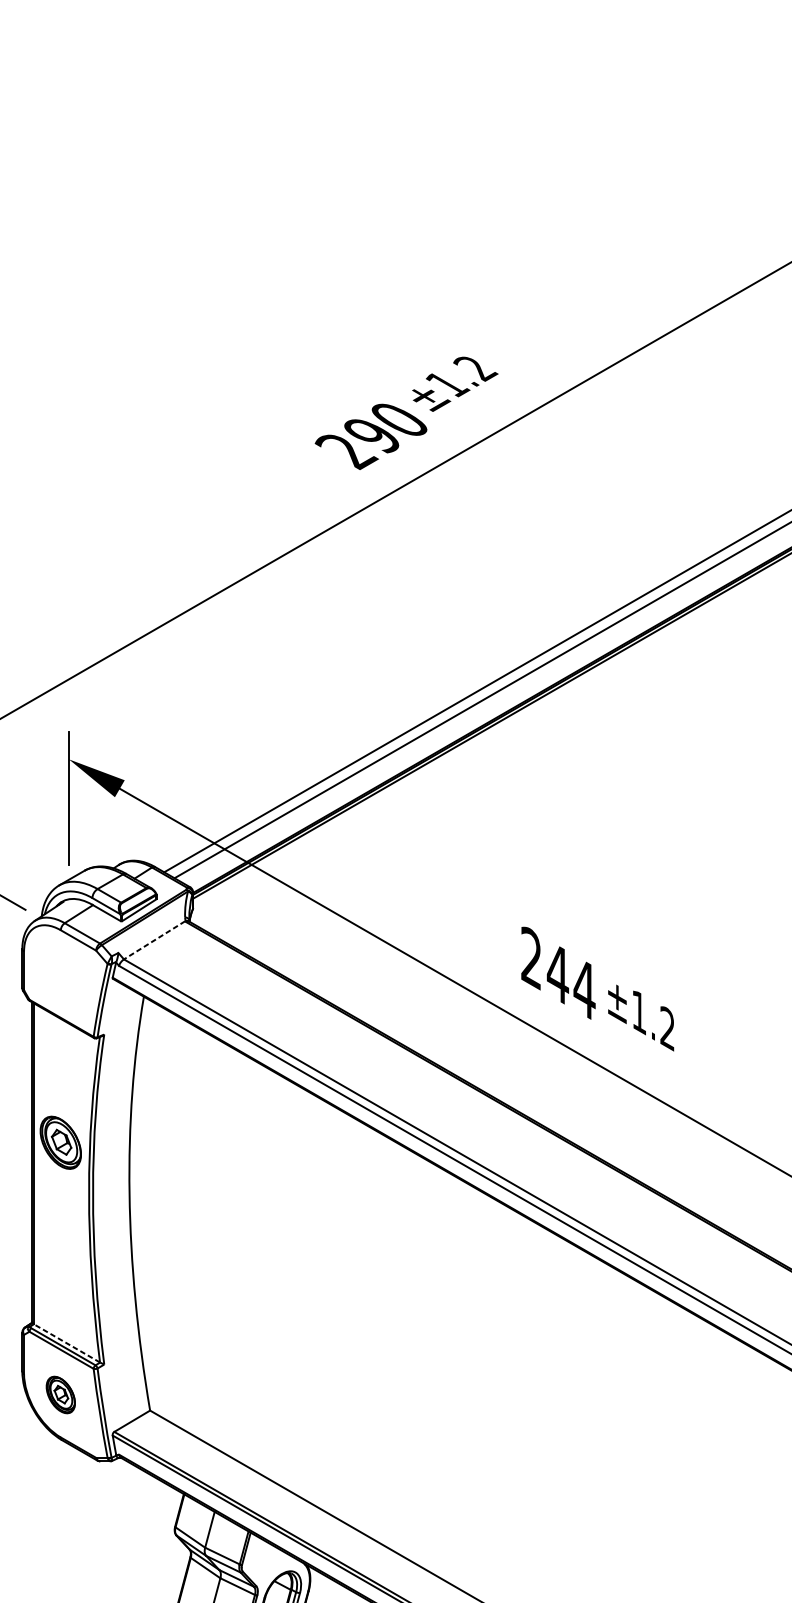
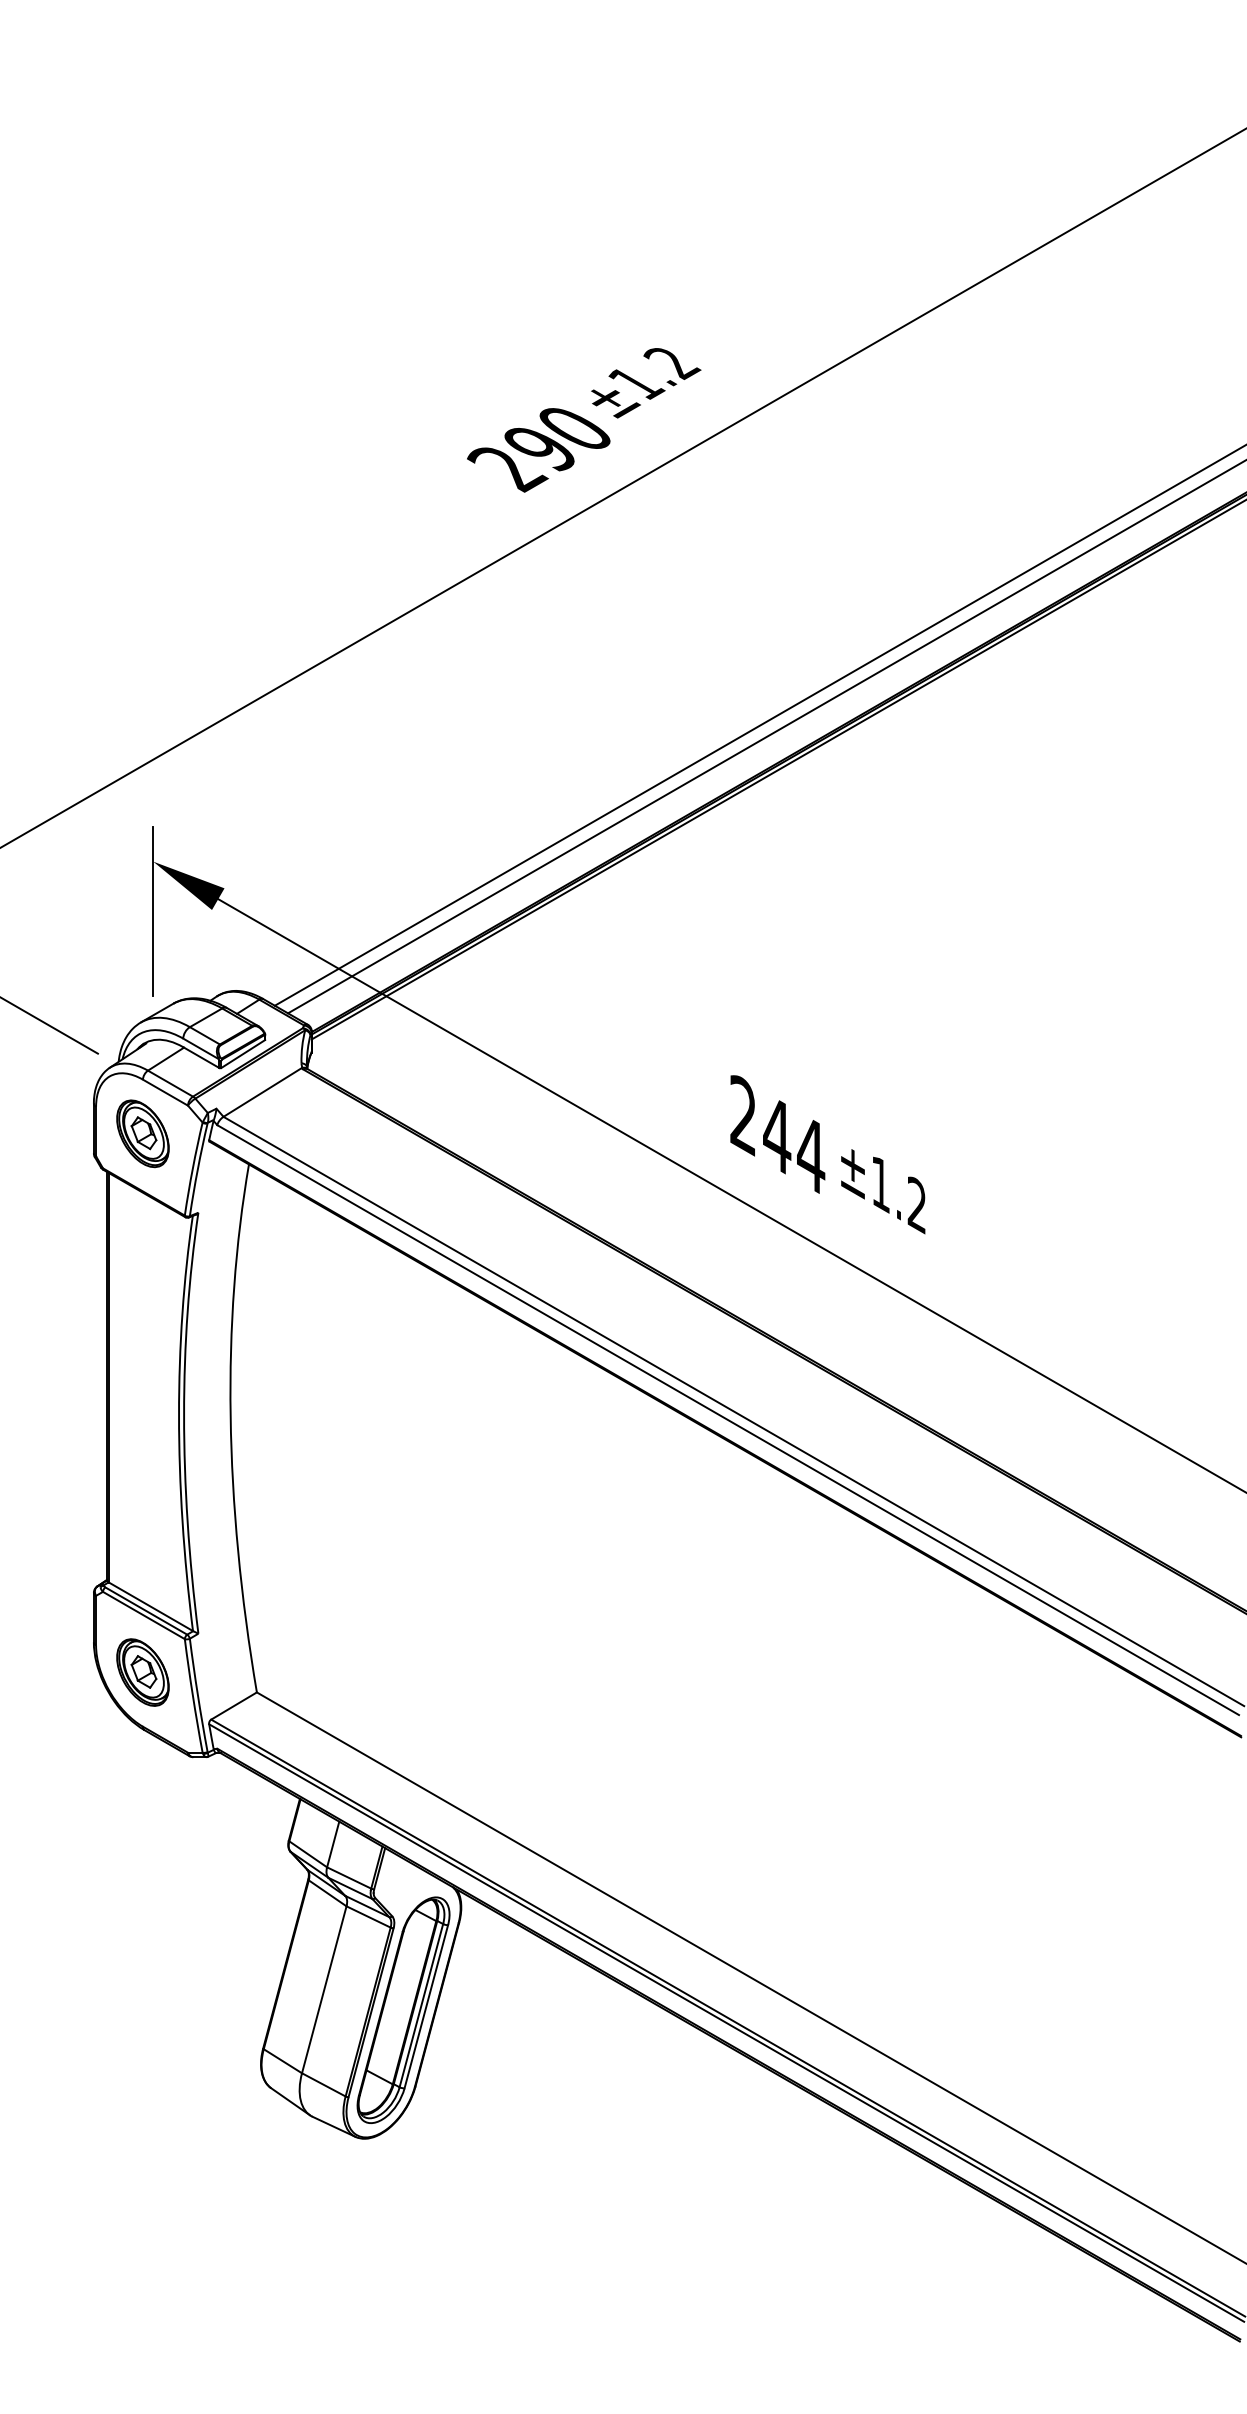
line: (154, 940) -> (262, 1092), dashed -> solid
part: (60, 1142) -> (142, 1133), moved
line: (66, 1343) -> (150, 1606), dashed -> solid
part: (60, 1394) -> (142, 1672), size x1.43

